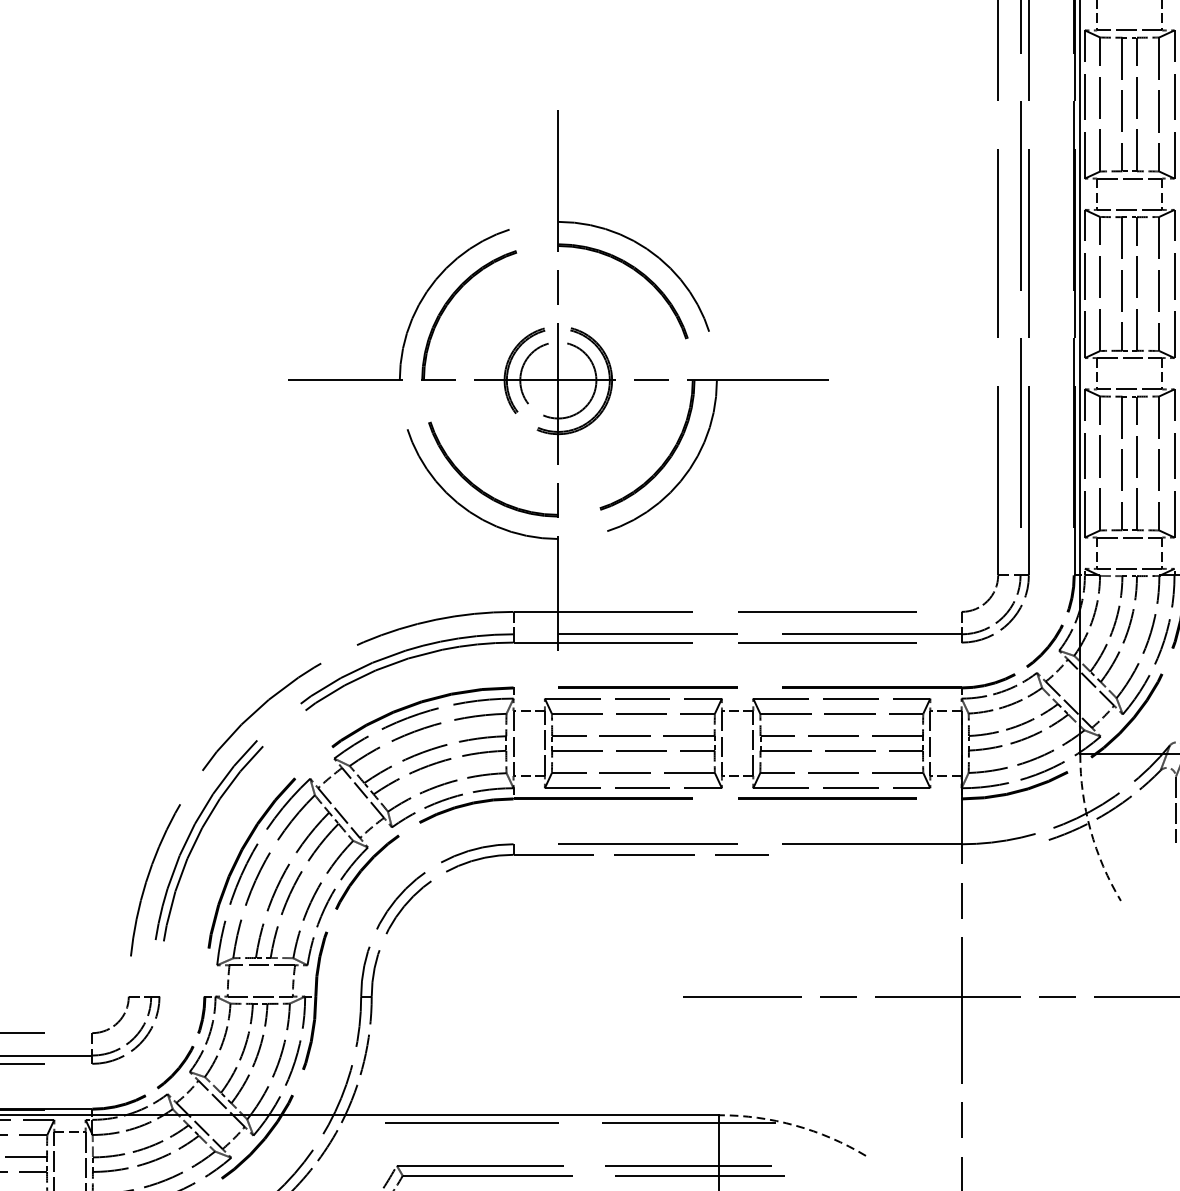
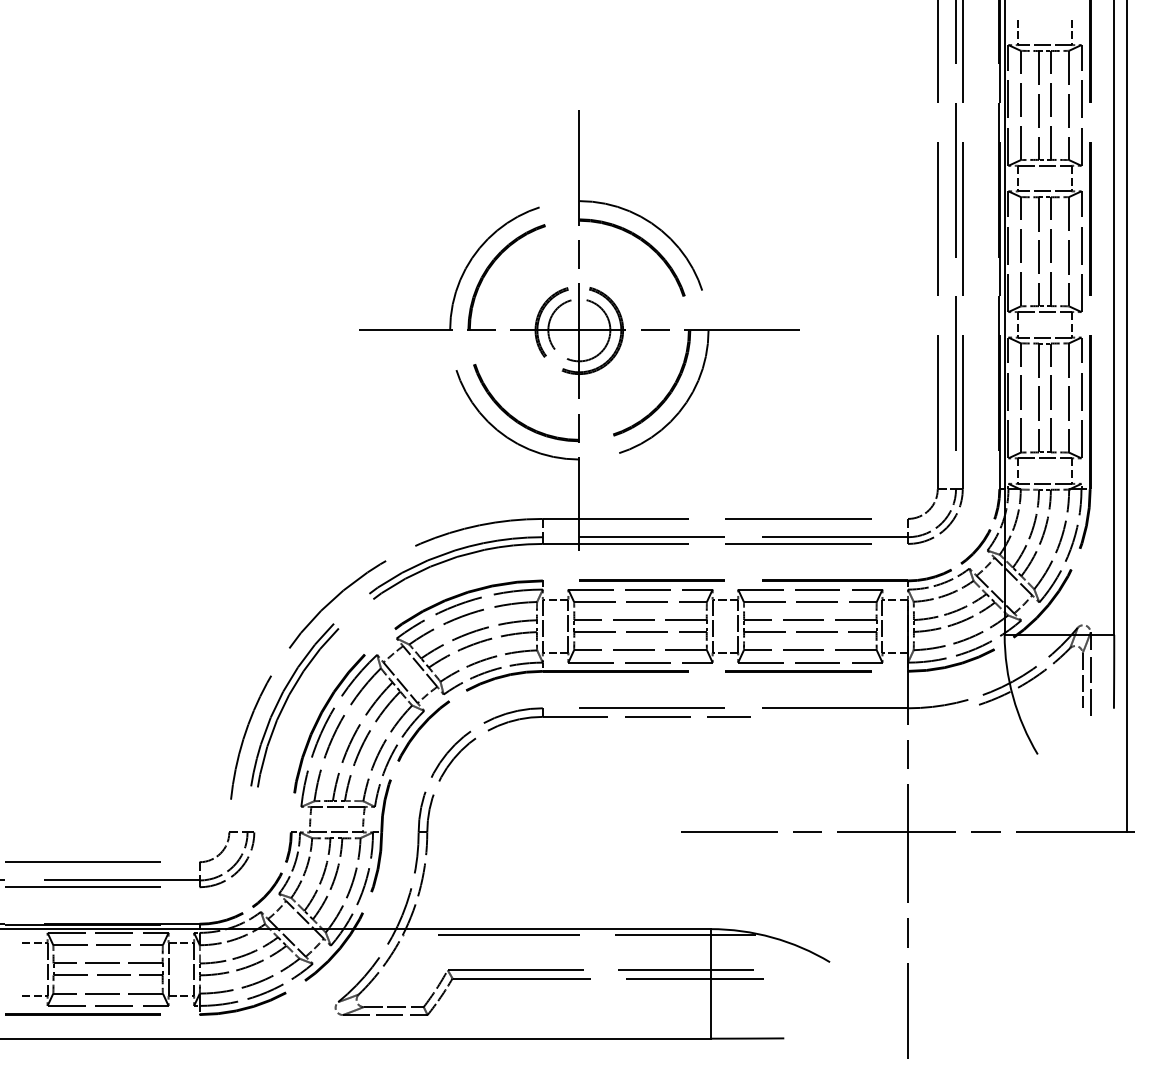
arc: (1091, 829) -> (1013, 696), dashed -> solid
arc: (795, 1125) -> (772, 937), dashed -> solid

